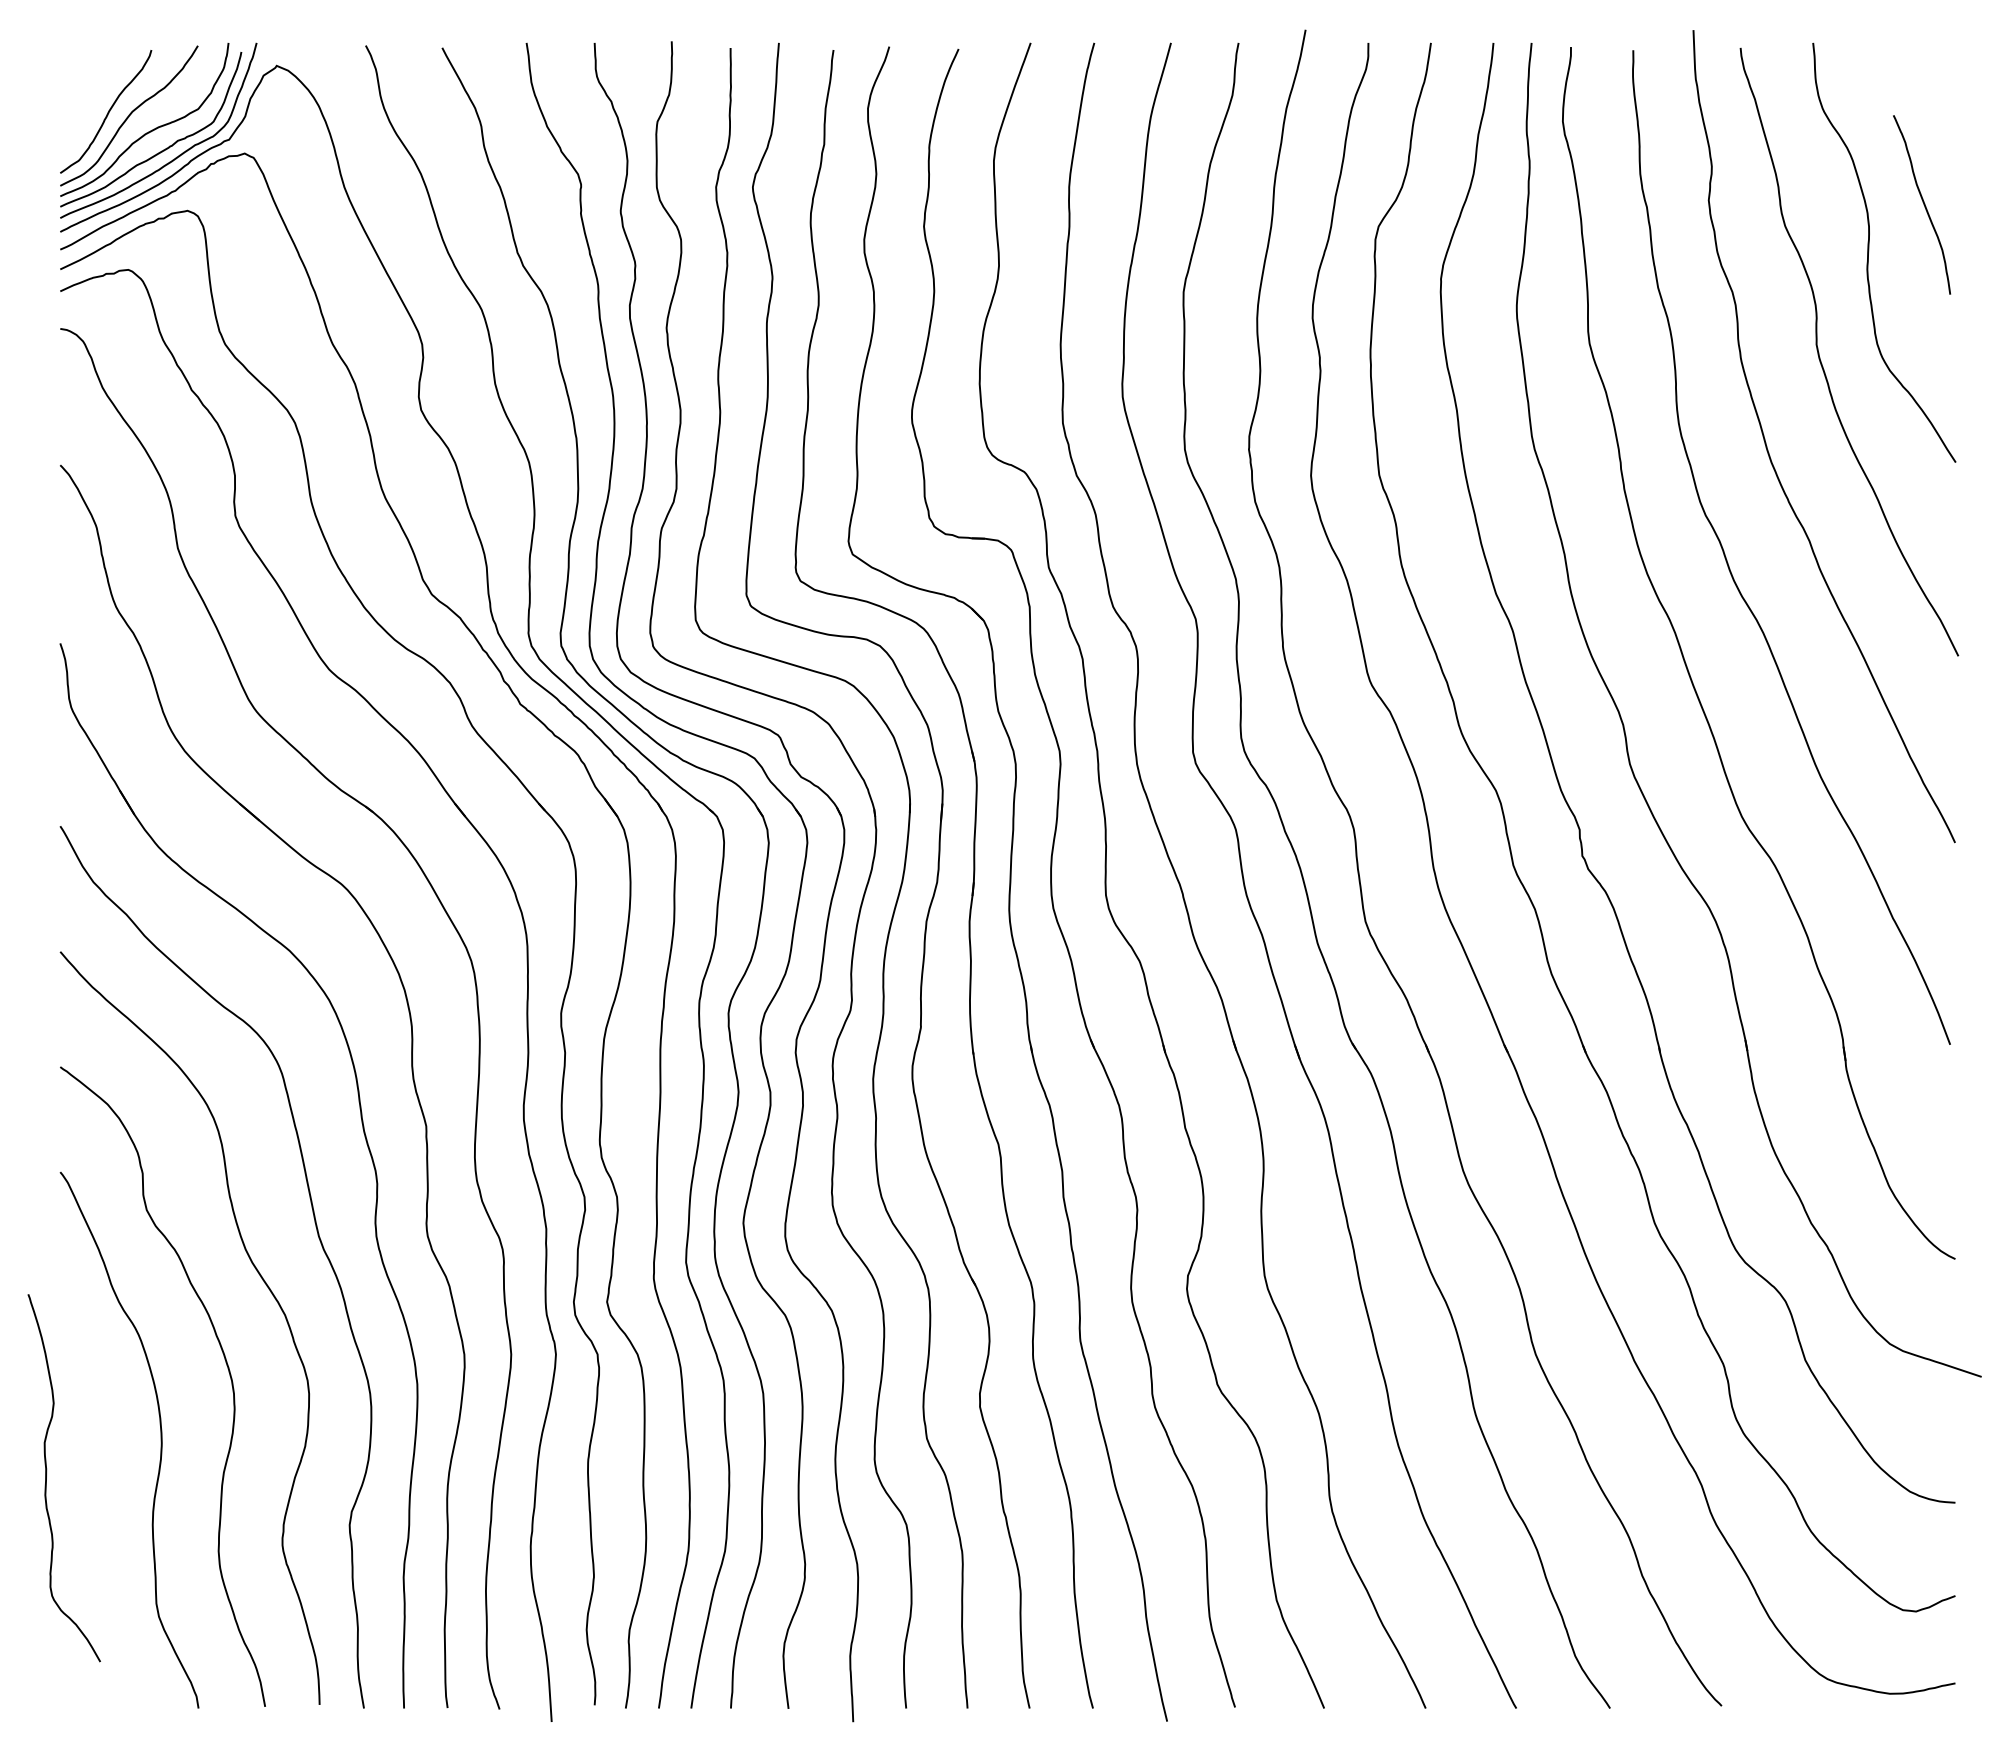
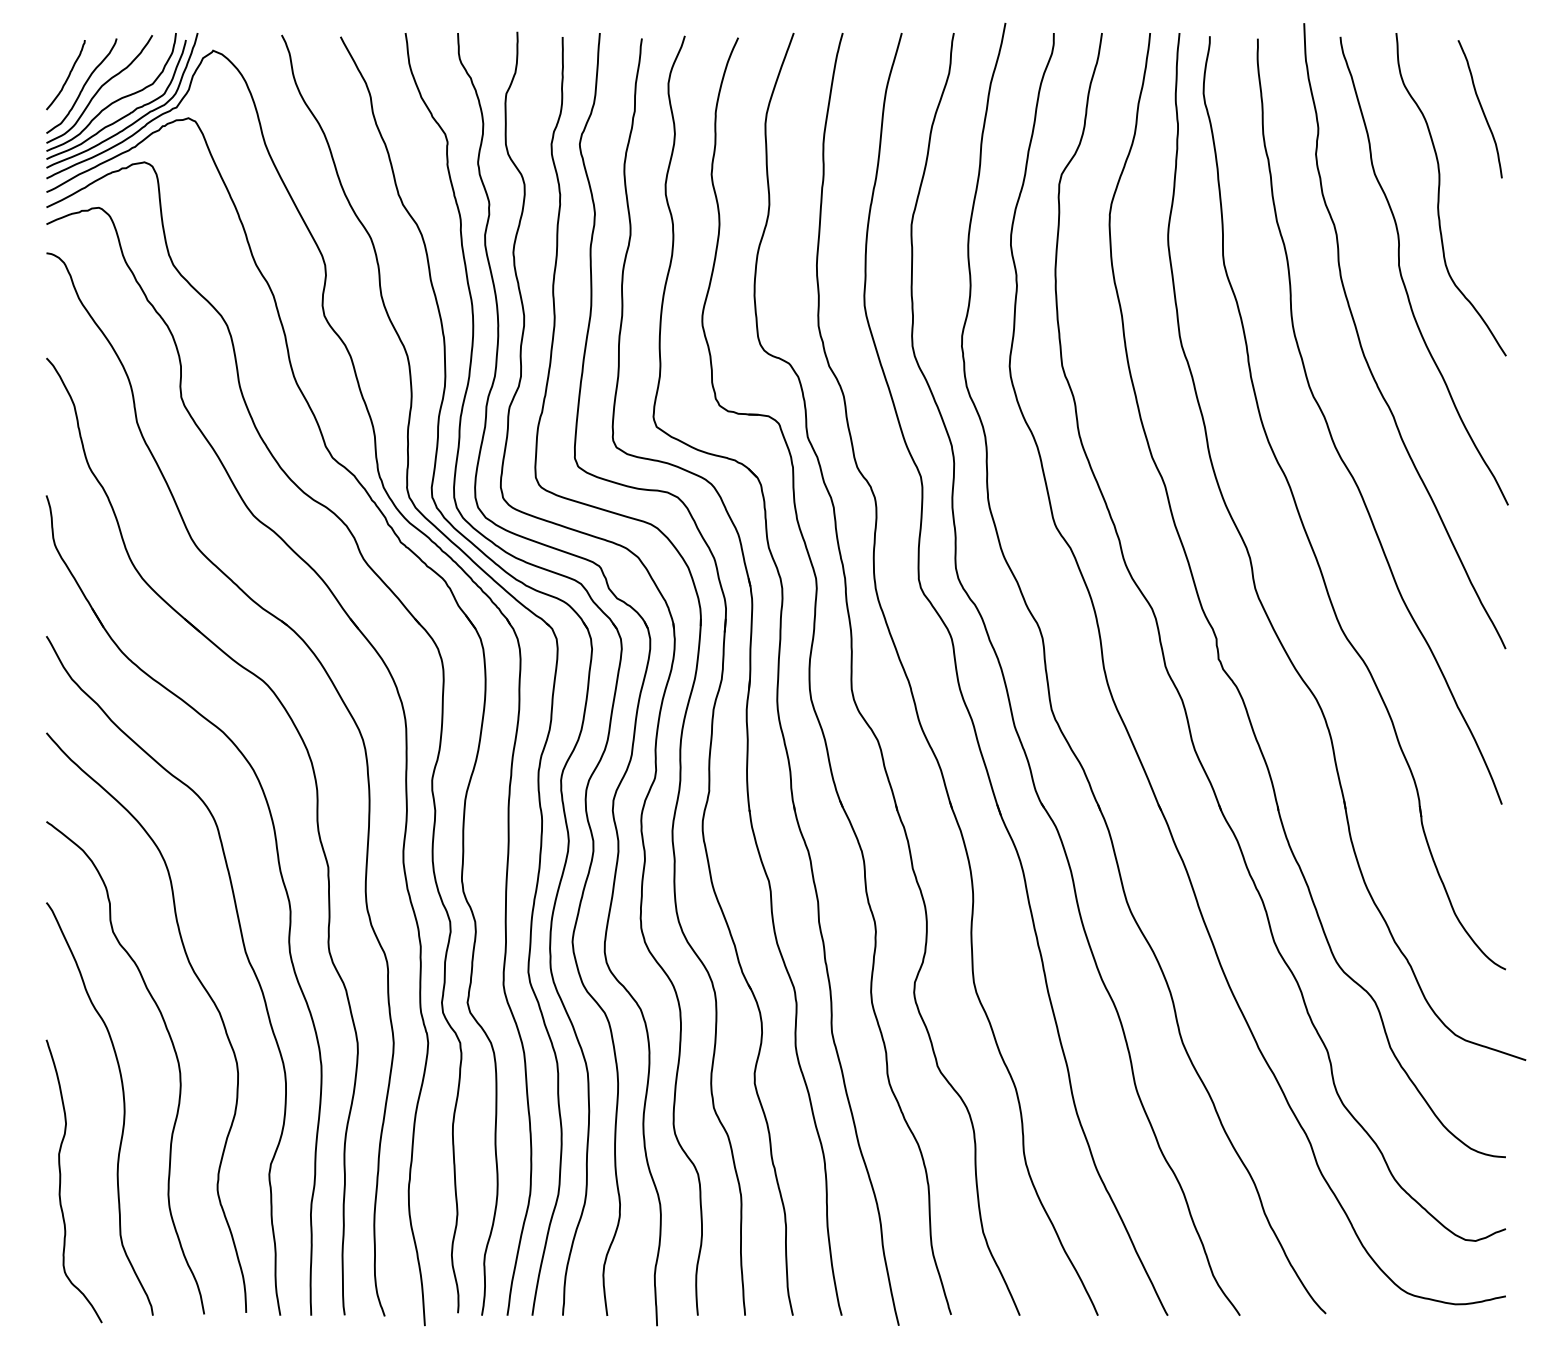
curve: (88, 98) -> (68, 75), added
curve: (1923, 204) -> (1481, 108), moved
curve: (46, 1478) -> (60, 1181), moved

